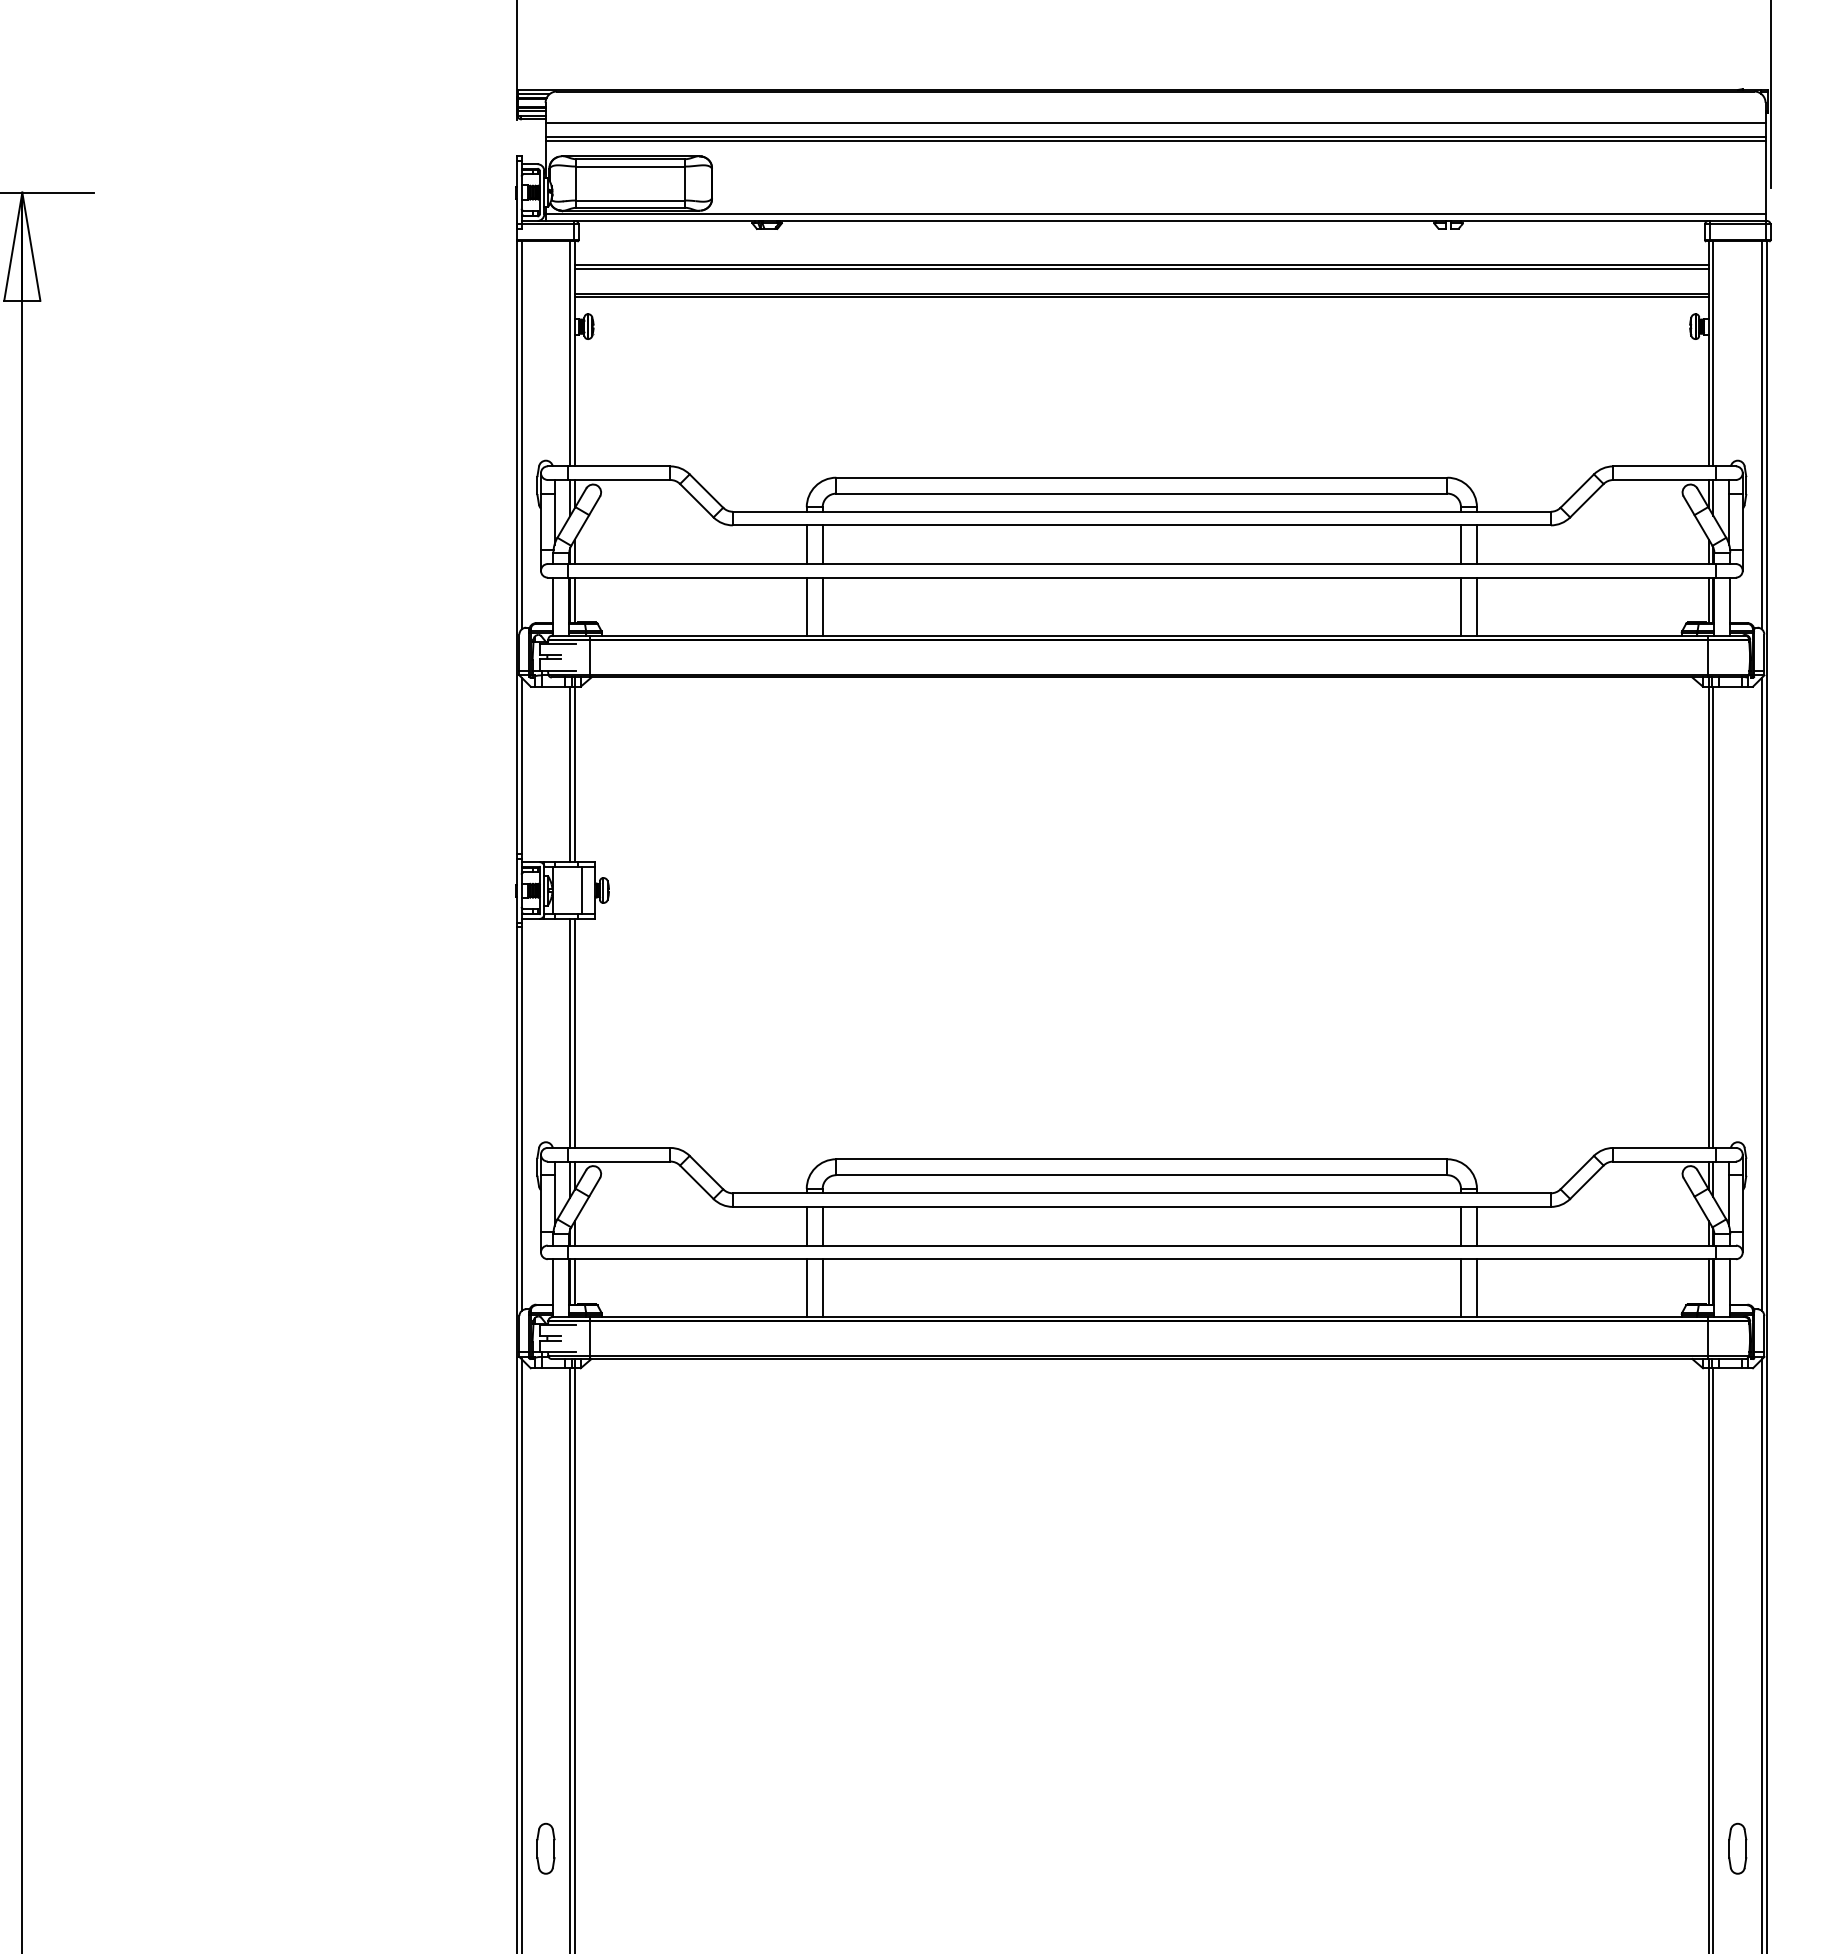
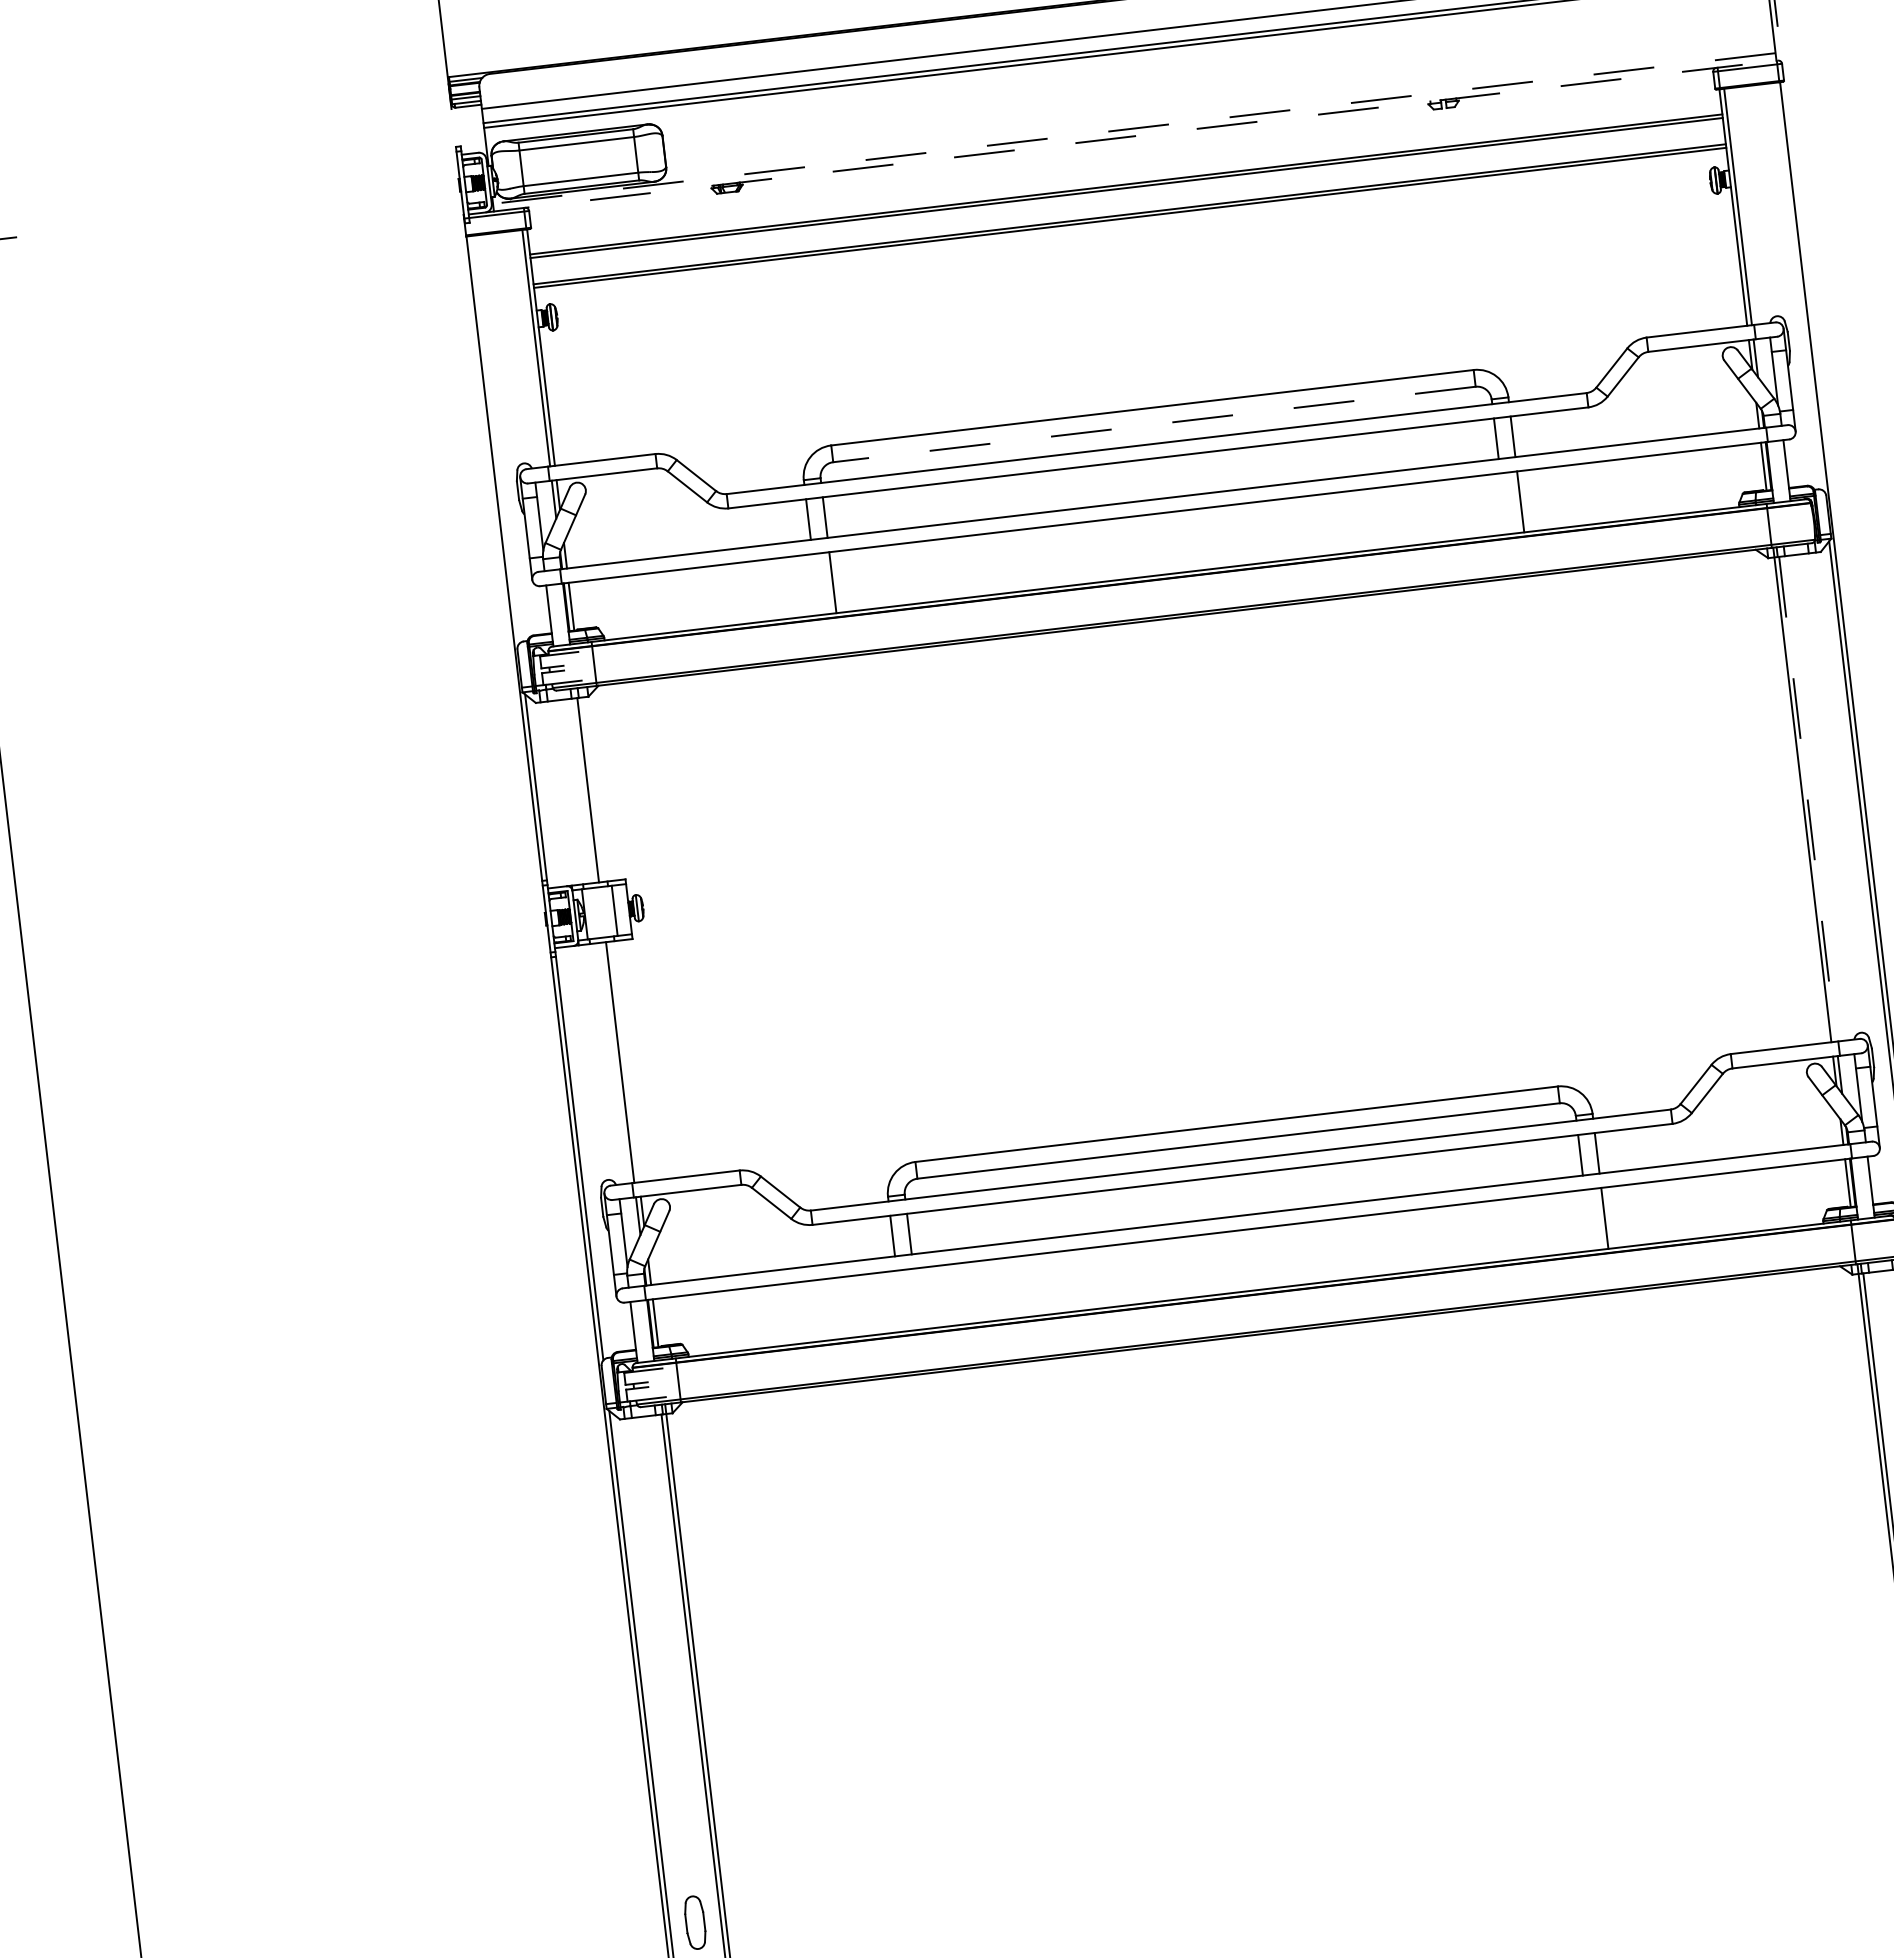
line: (1155, 213) -> (1134, 128), solid -> dashed
line: (1144, 221) -> (1123, 138), solid -> dashed
line: (521, 435) -> (495, 439), removed
line: (1762, 435) -> (1799, 286), removed
line: (1141, 493) -> (1154, 424), solid -> dashed
line: (806, 606) -> (815, 584), removed
line: (1461, 606) -> (1504, 503), removed
line: (574, 769) -> (592, 784), removed
line: (1713, 917) -> (1807, 799), solid -> dashed
line: (574, 1032) -> (624, 1061), removed
line: (806, 1288) -> (900, 1301), removed
line: (822, 1288) -> (916, 1299), removed
line: (1461, 1288) -> (1588, 1220), removed

